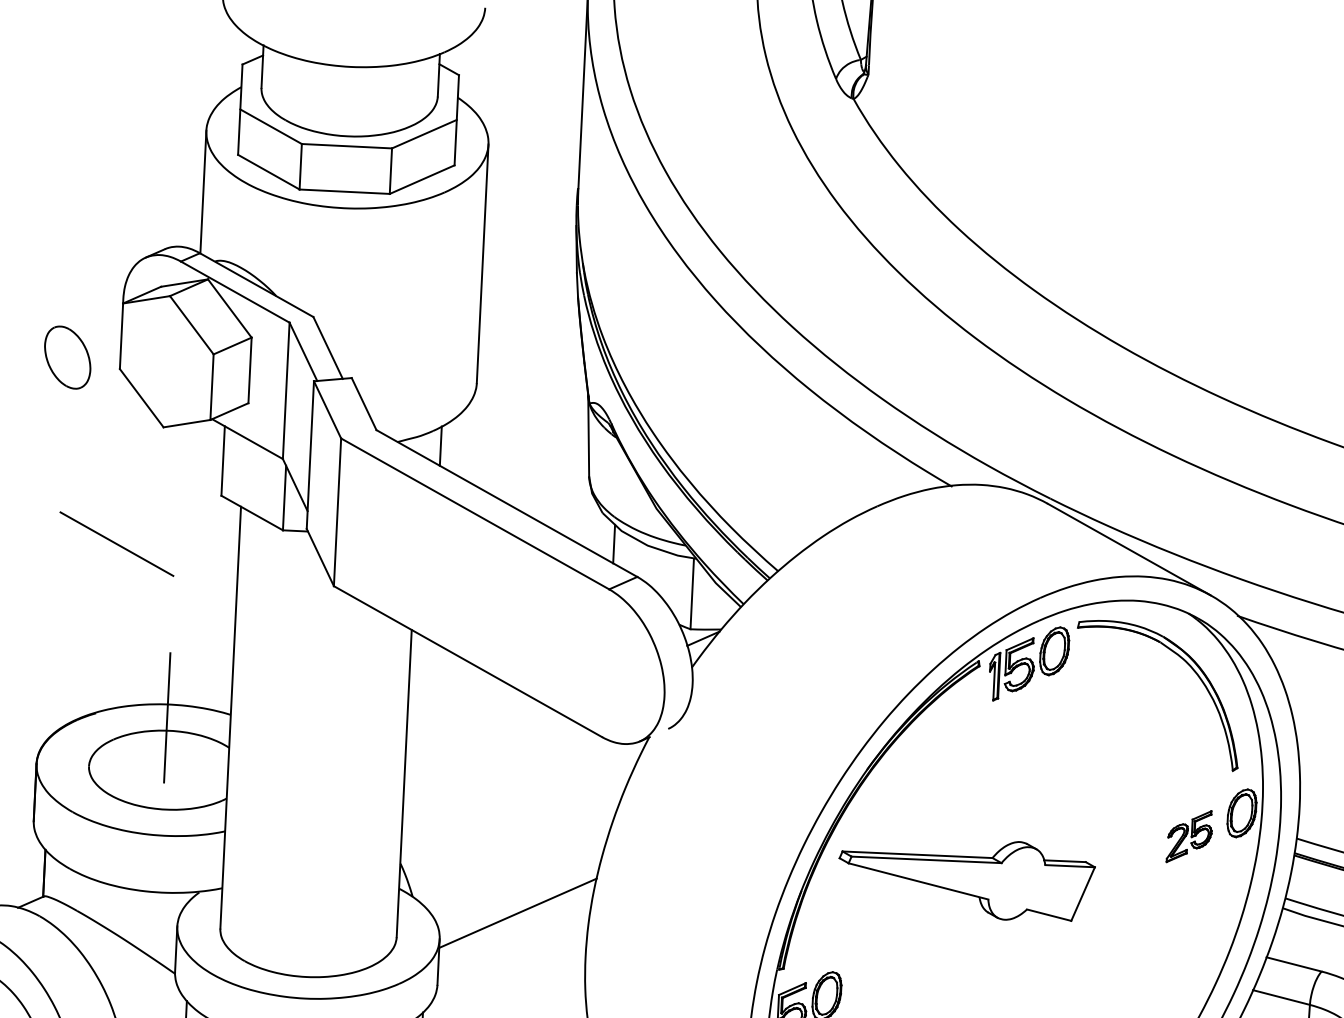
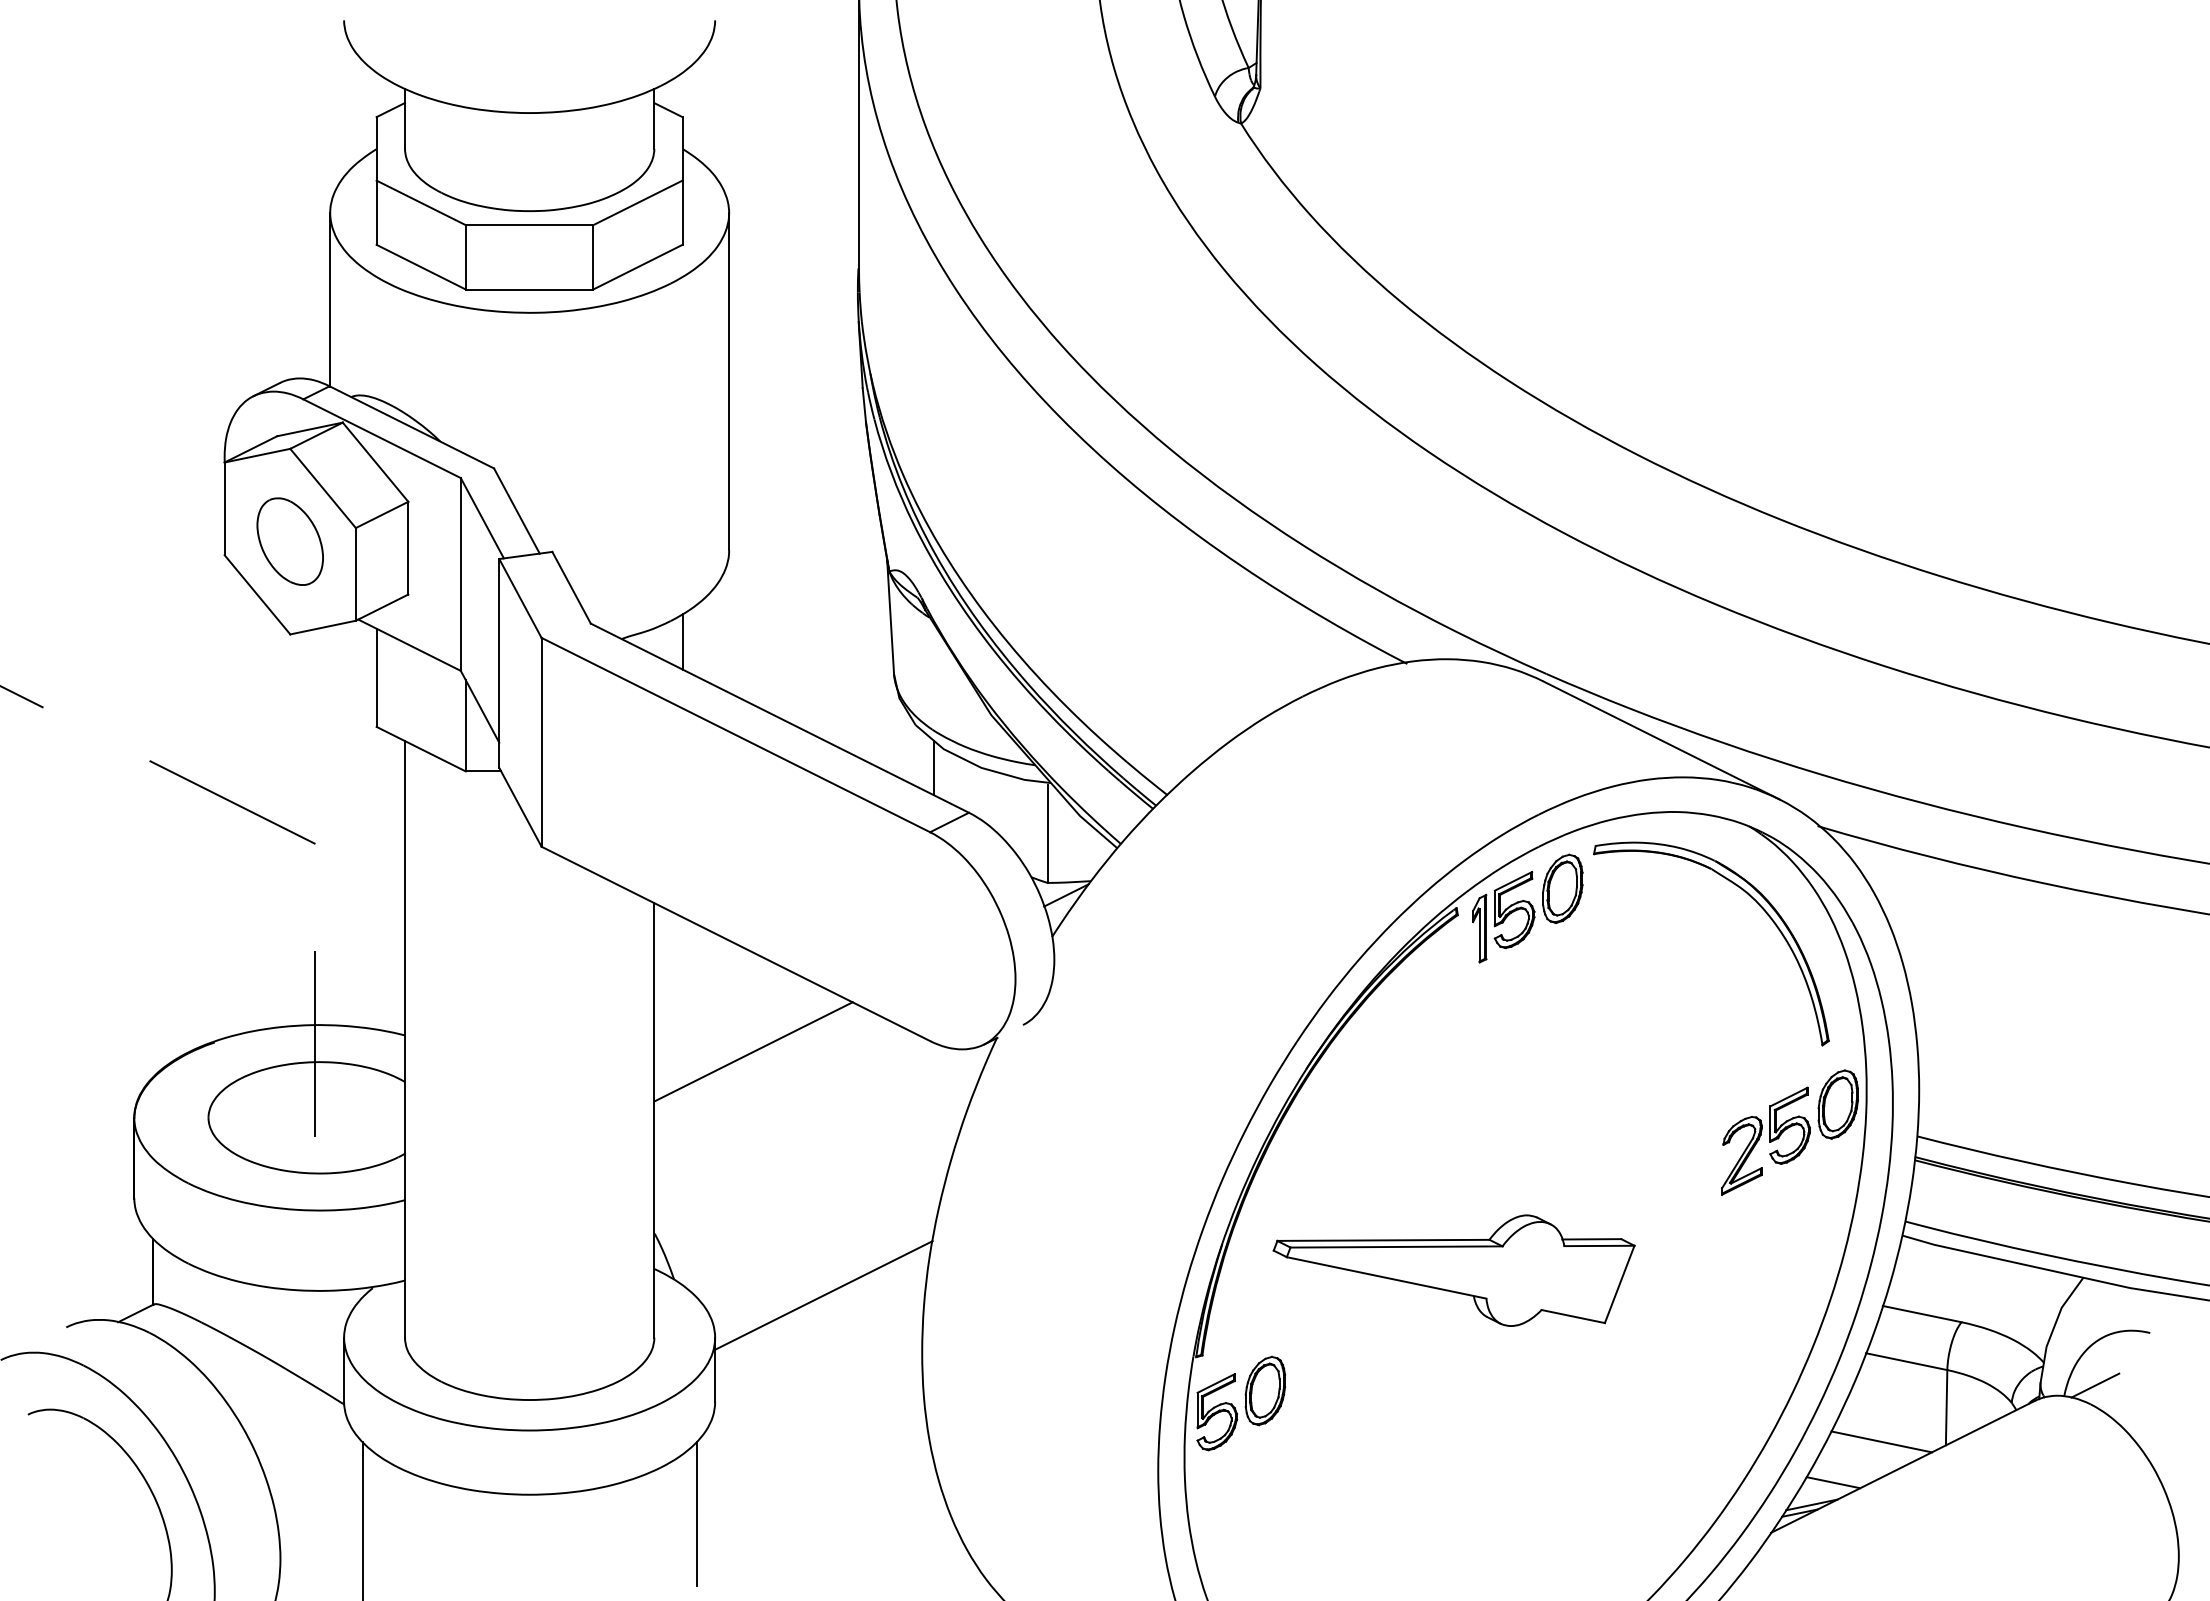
part: (67, 357) -> (289, 541), moved
line: (476, 738) -> (753, 1051), added
part: (1189, 836) -> (1765, 1140), size x1.43
part: (966, 878) -> (1453, 1270), moved

